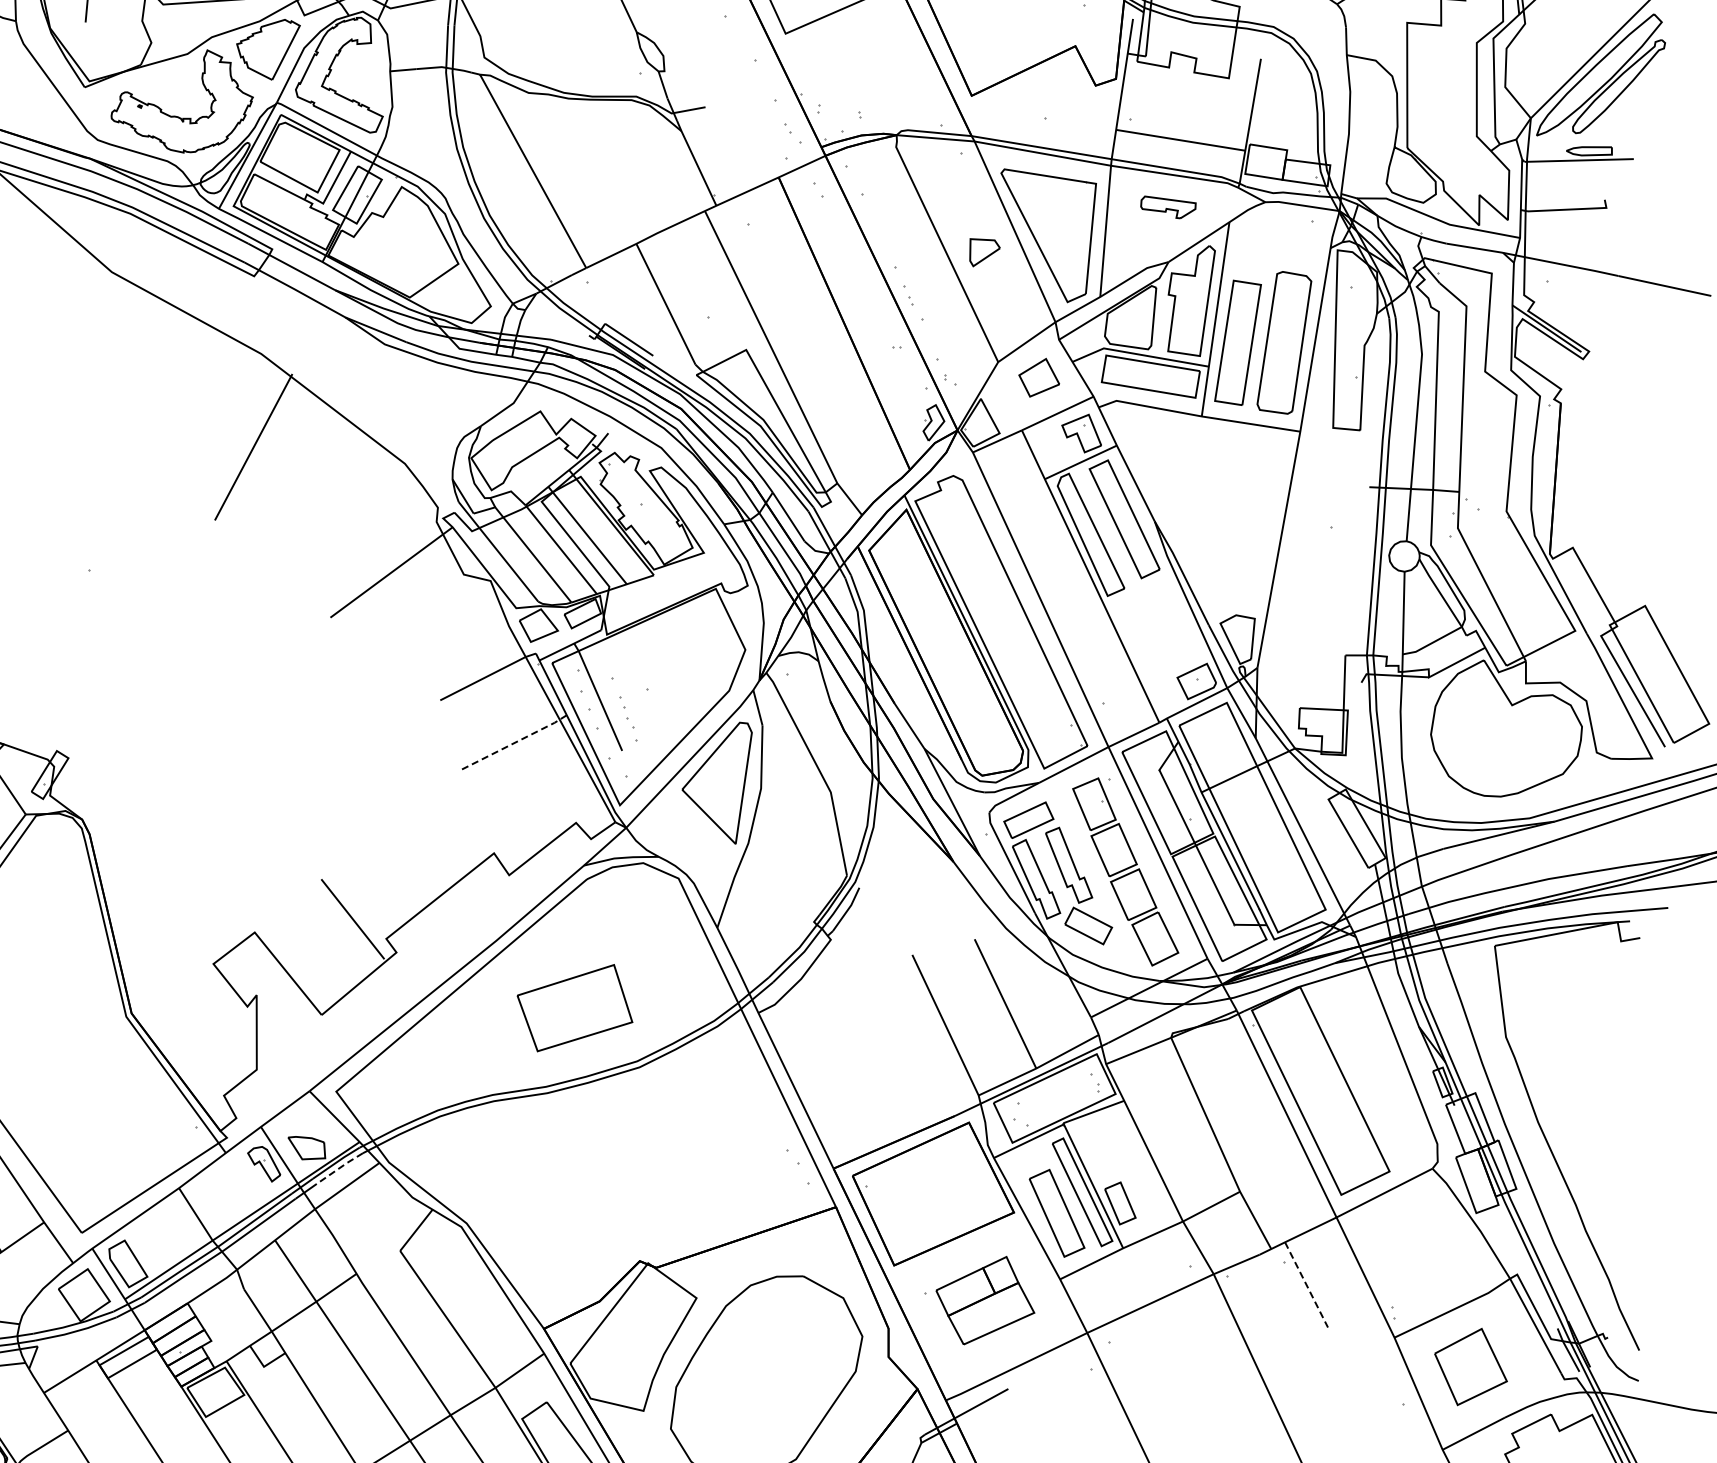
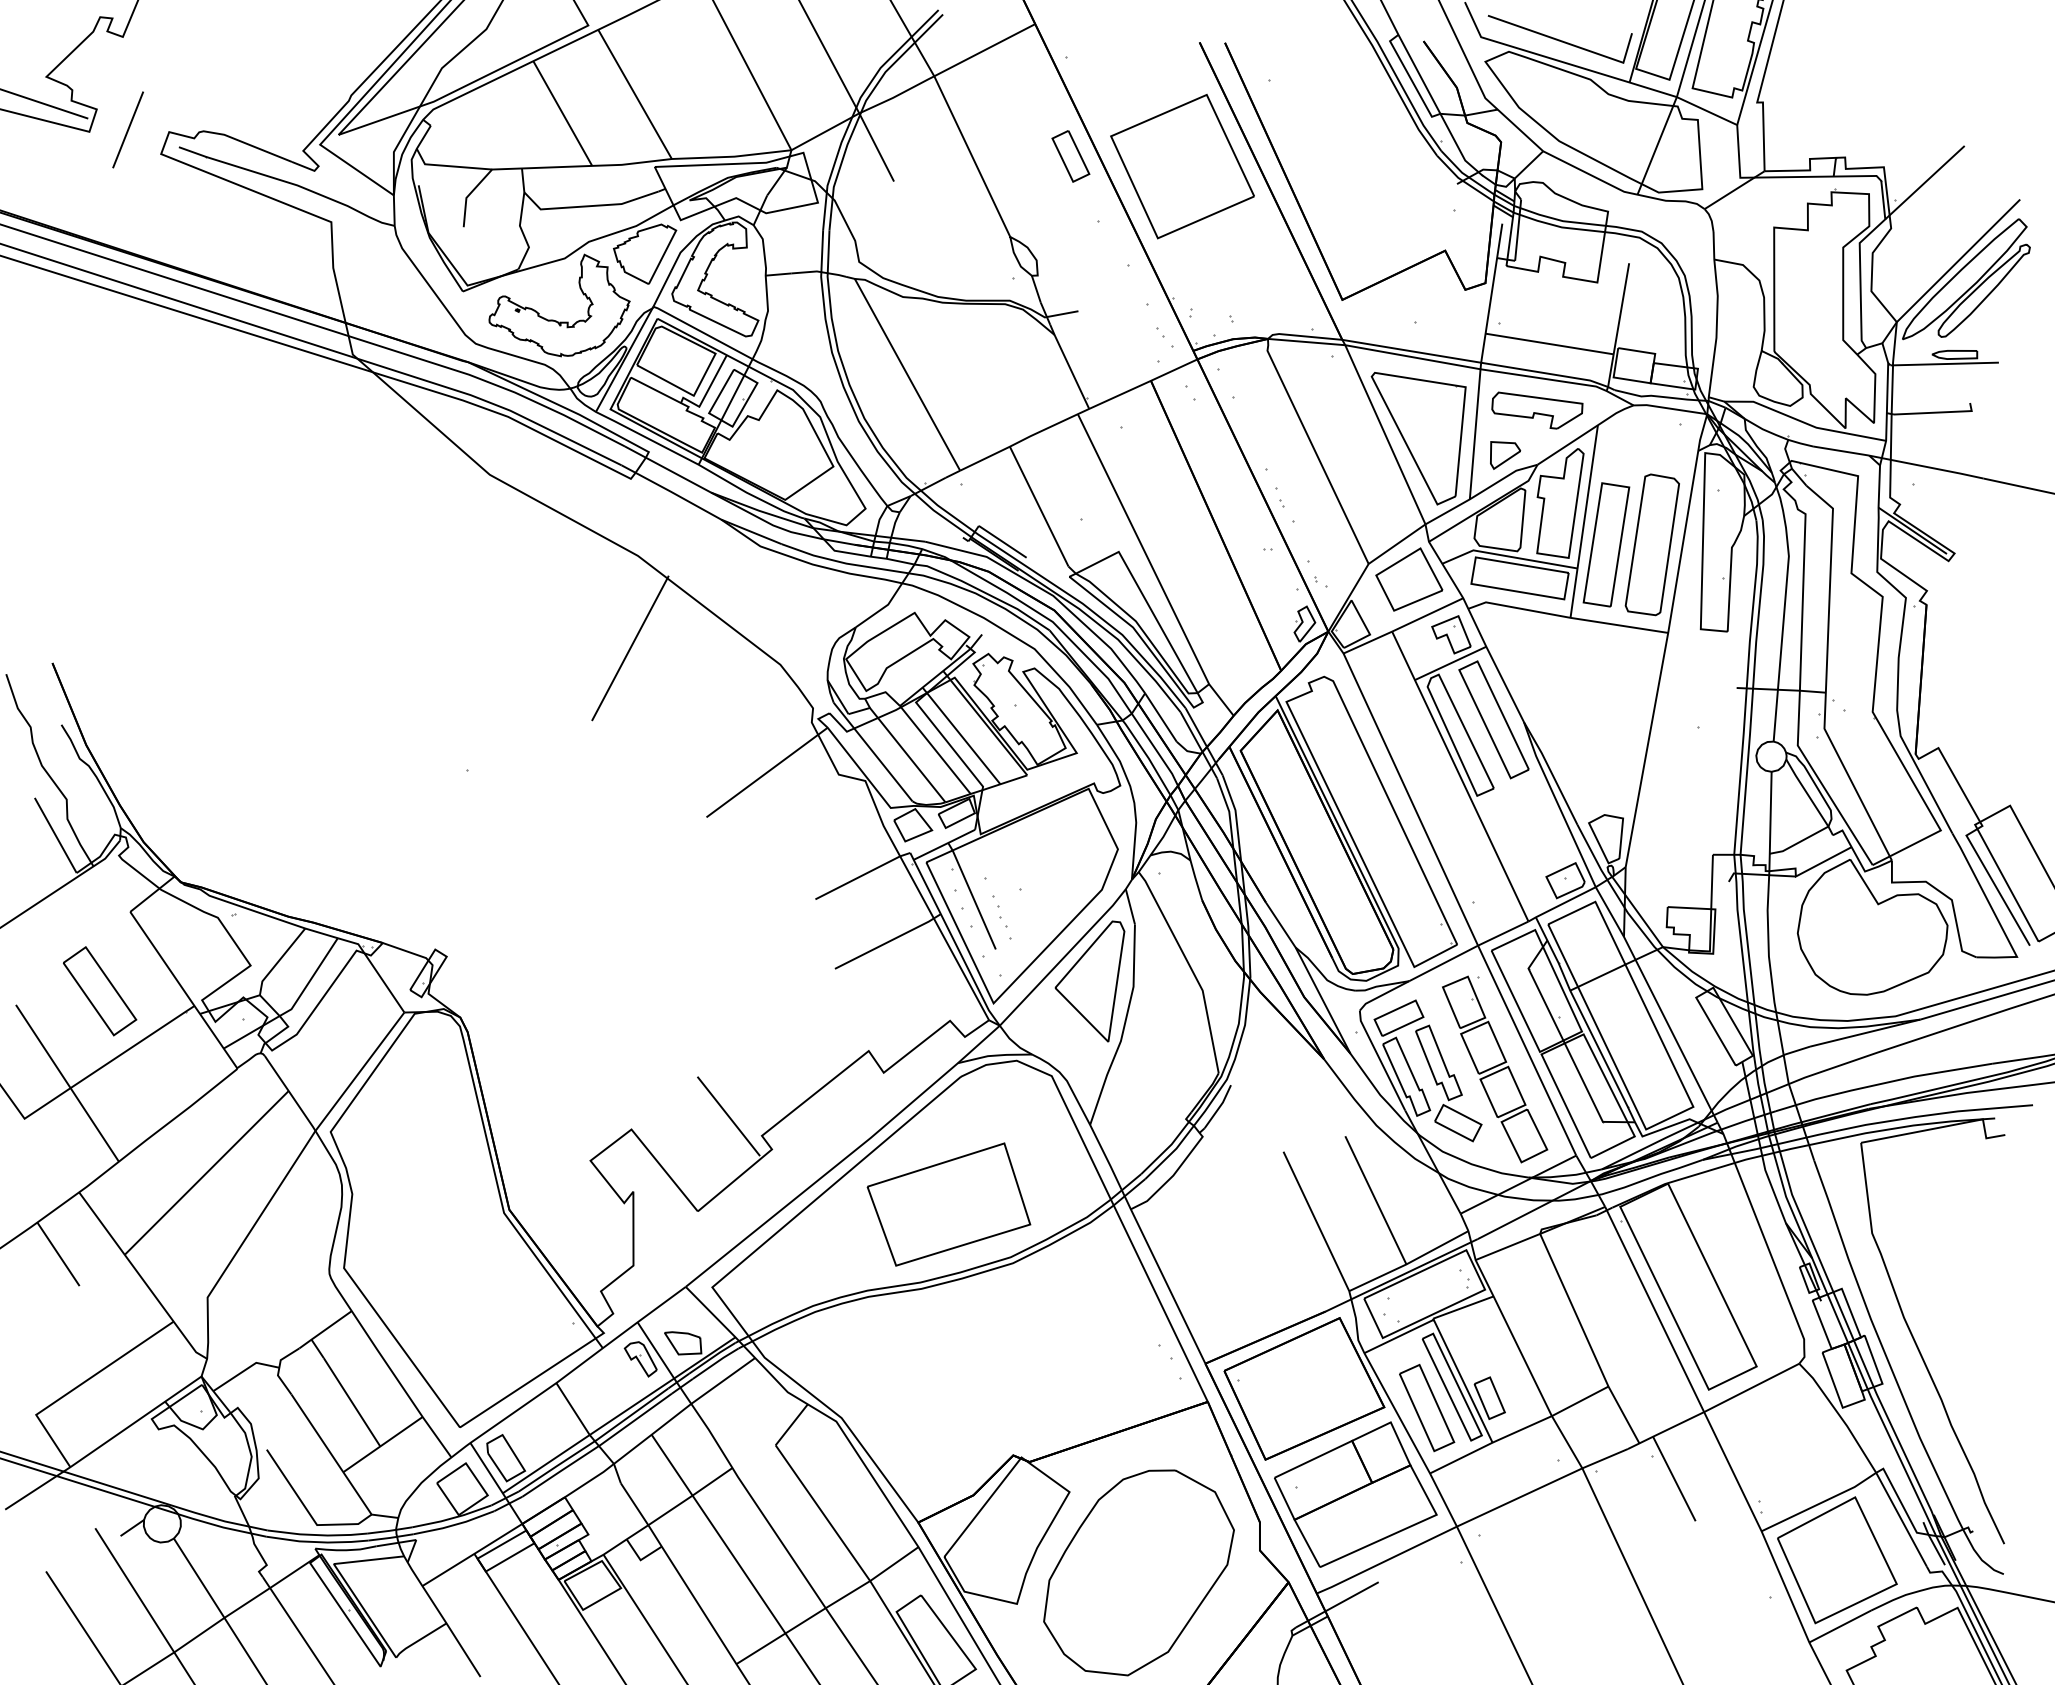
part: (1168, 207) -> (1537, 410), size x1.67
part: (984, 252) -> (1505, 455), moved
part: (1039, 377) -> (1409, 579), size x1.67
line: (513, 742) -> (888, 941), dashed -> solid
part: (574, 1008) -> (948, 1204), size x1.43
line: (339, 1168) -> (715, 1363), dashed -> solid
line: (1306, 1285) -> (1674, 1479), dashed -> solid
part: (984, 1300) -> (1355, 1494), size x1.67
part: (1471, 1367) -> (1837, 1560), size x1.67

